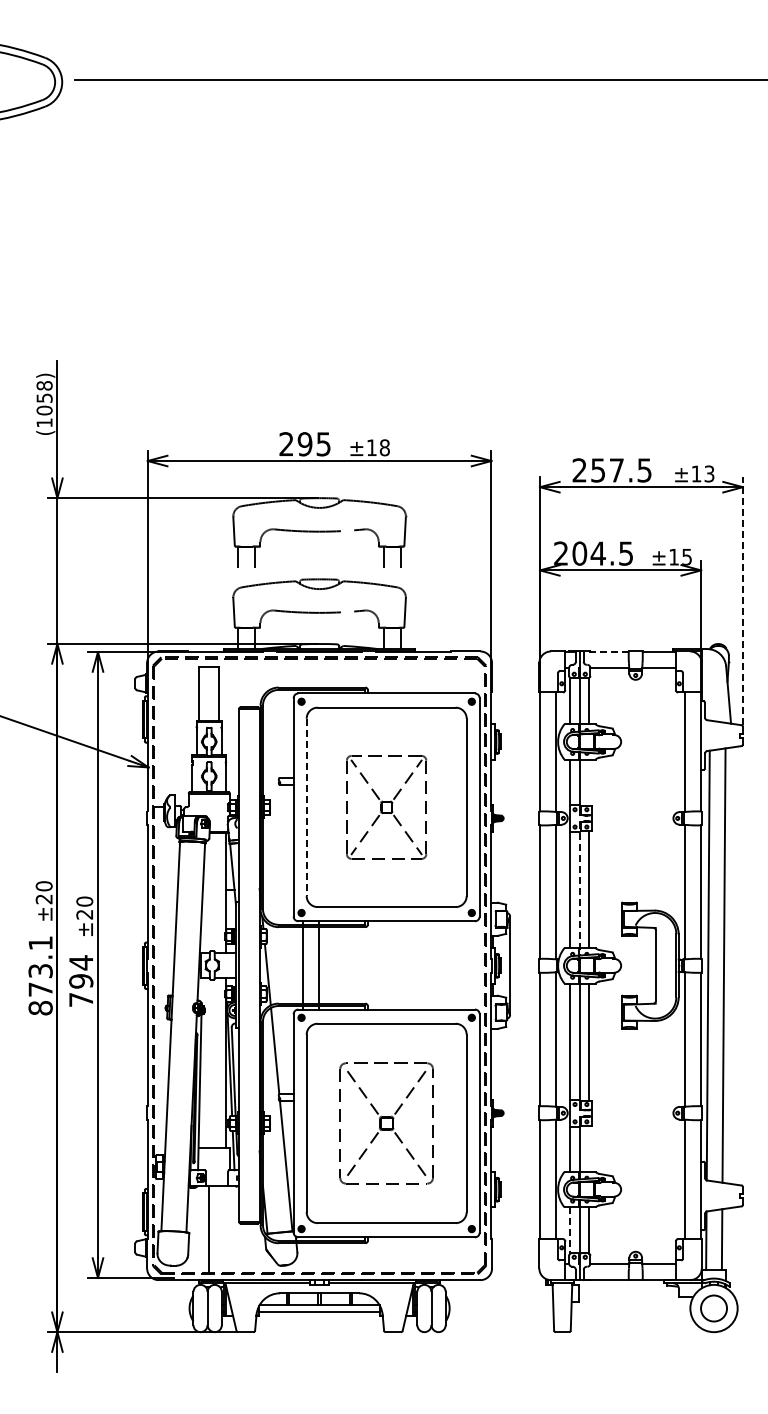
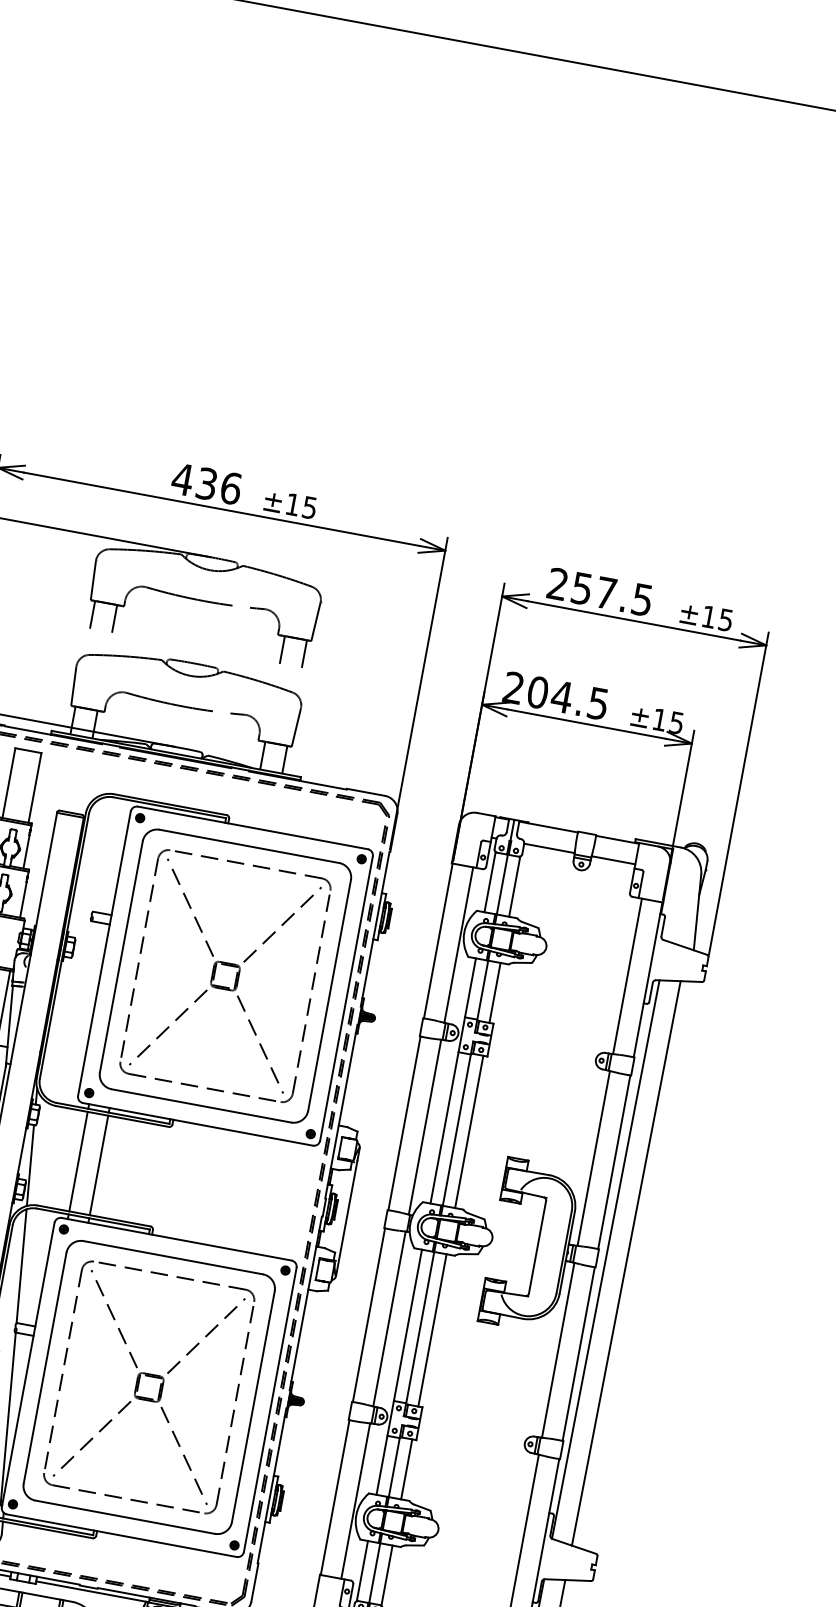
text: (304, 444) -> (206, 484), 295 -> 436
text: (384, 447) -> (309, 507), ±18 -> ±15
text: (709, 473) -> (726, 619), ±13 -> ±15
line: (742, 601) -> (738, 794), dashed -> solid
line: (605, 652) -> (547, 827), dashed -> solid
line: (589, 782) -> (495, 992), added
line: (306, 807) -> (121, 956), dashed -> solid
part: (386, 807) -> (225, 976), size x1.67
line: (579, 888) -> (456, 1128), dashed -> solid
part: (386, 1123) -> (148, 1387), size x1.43
line: (589, 1148) -> (407, 1468), added
line: (570, 1231) -> (362, 1572), dashed -> solid

